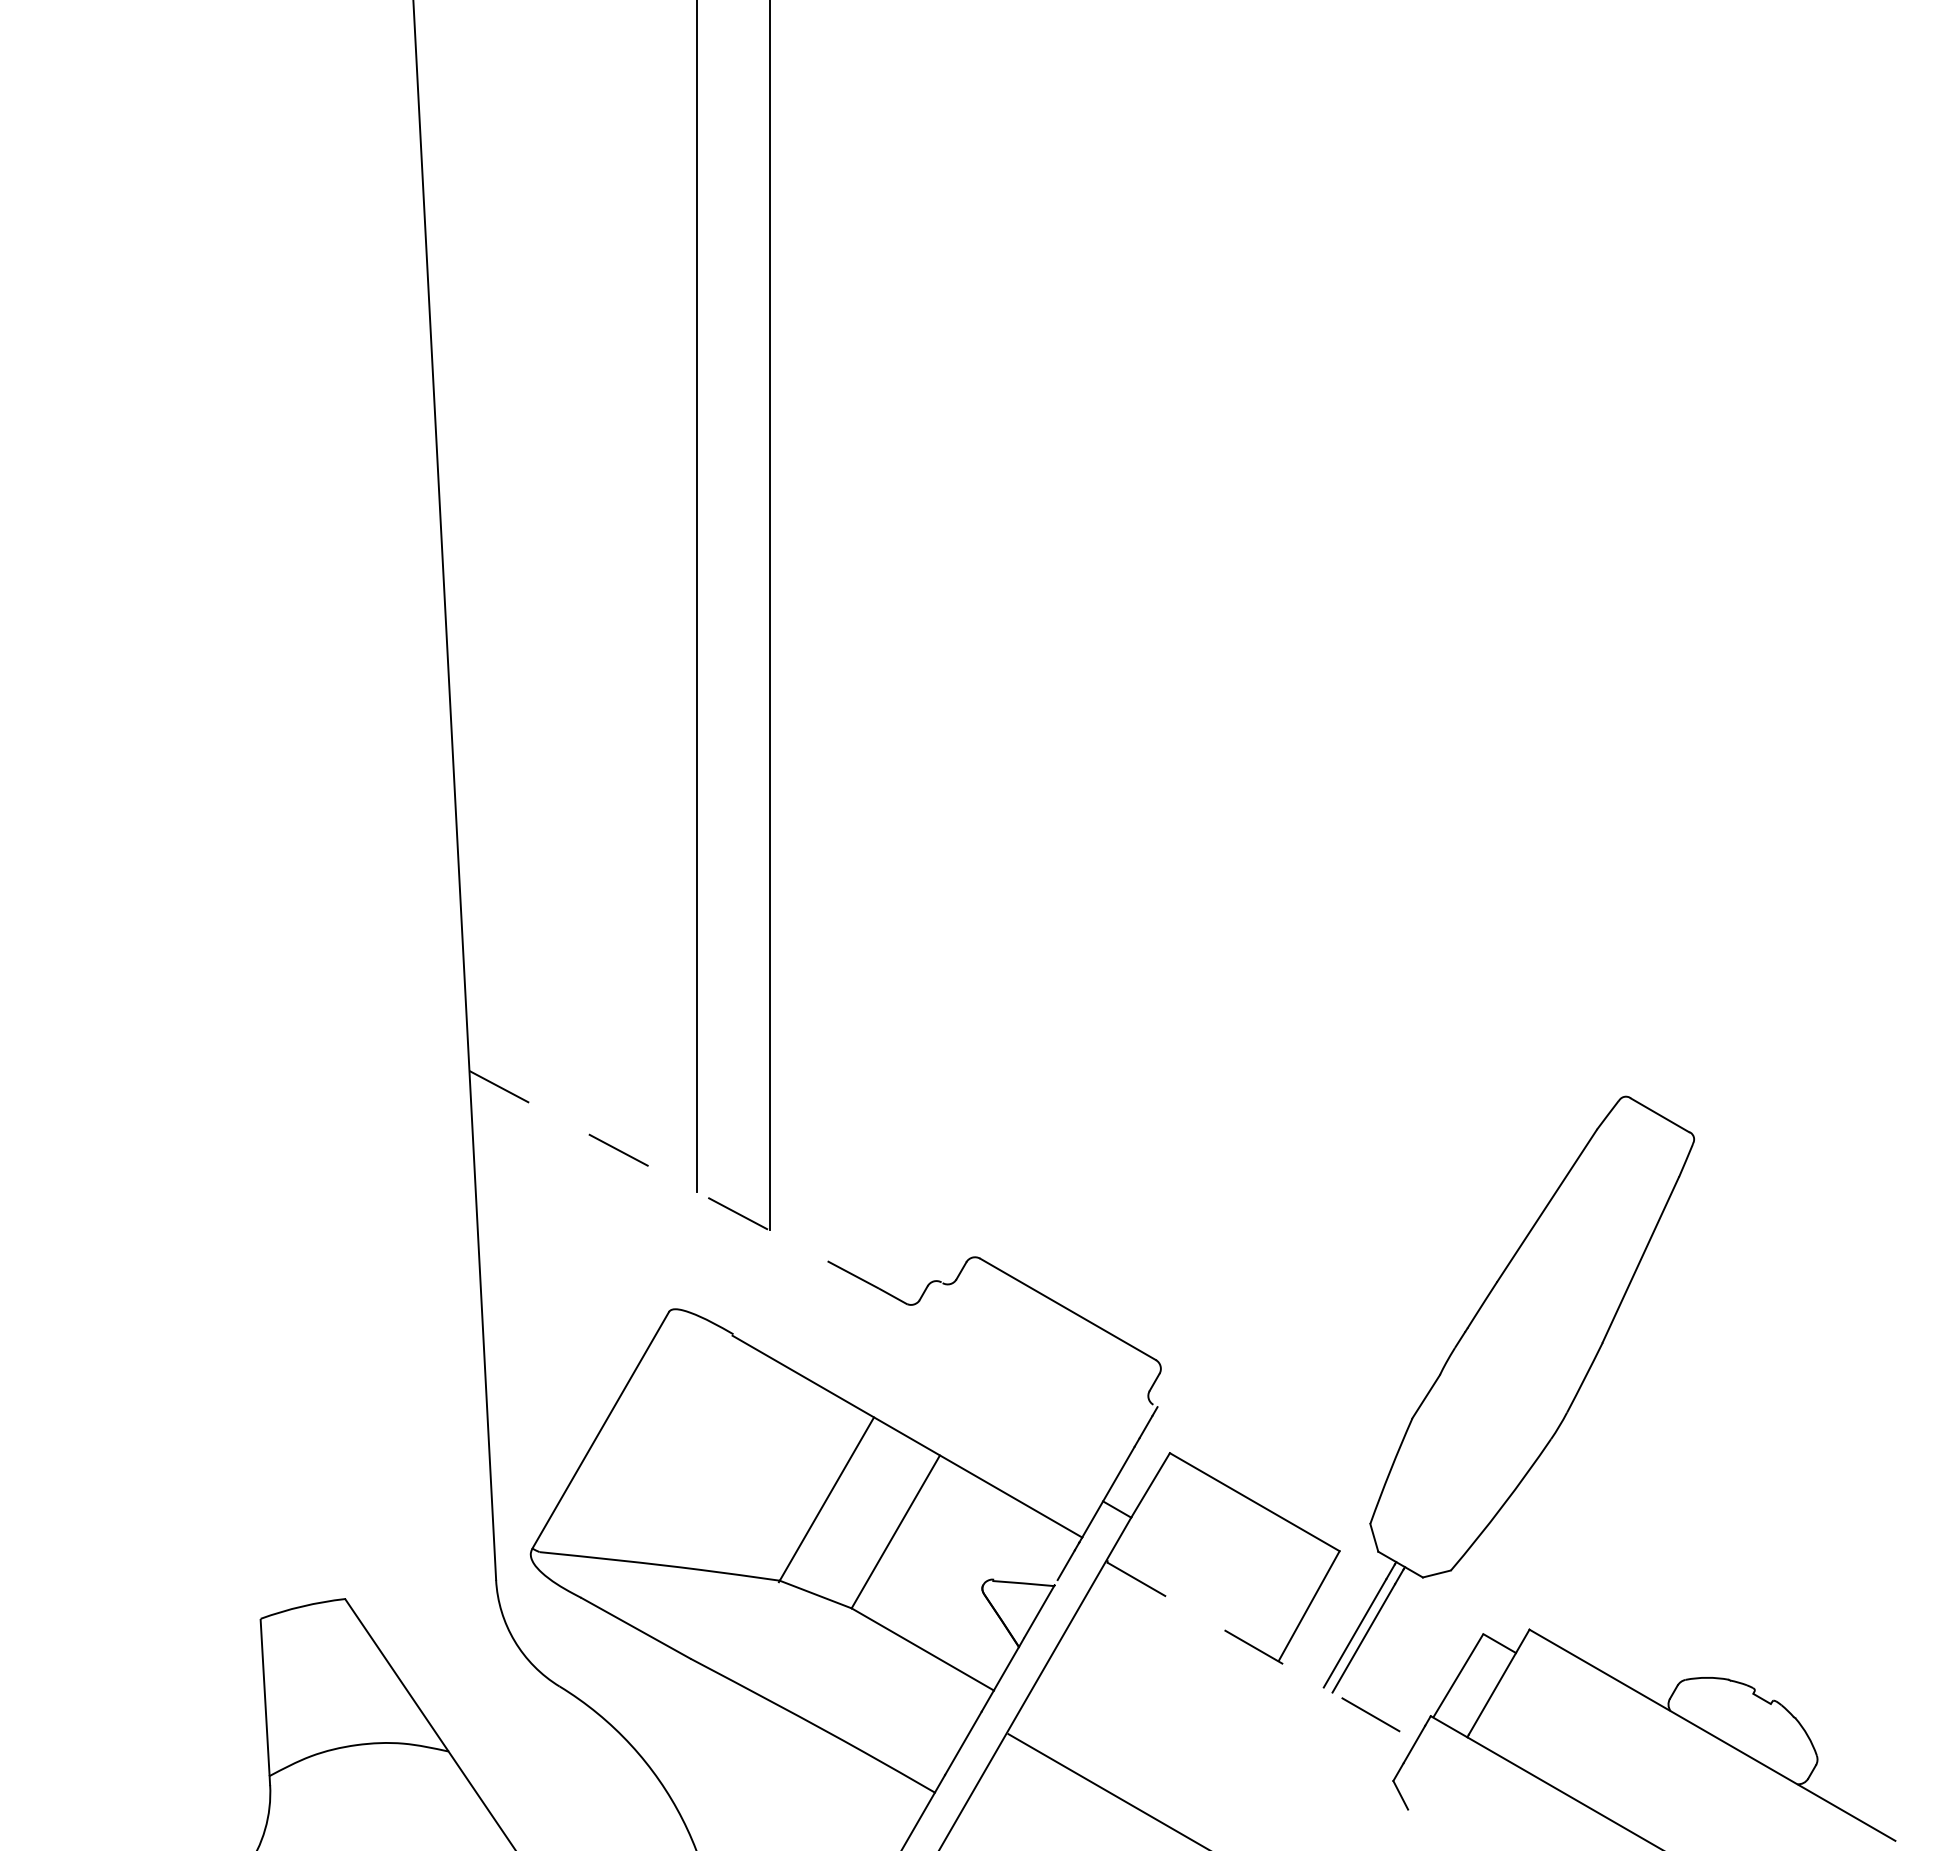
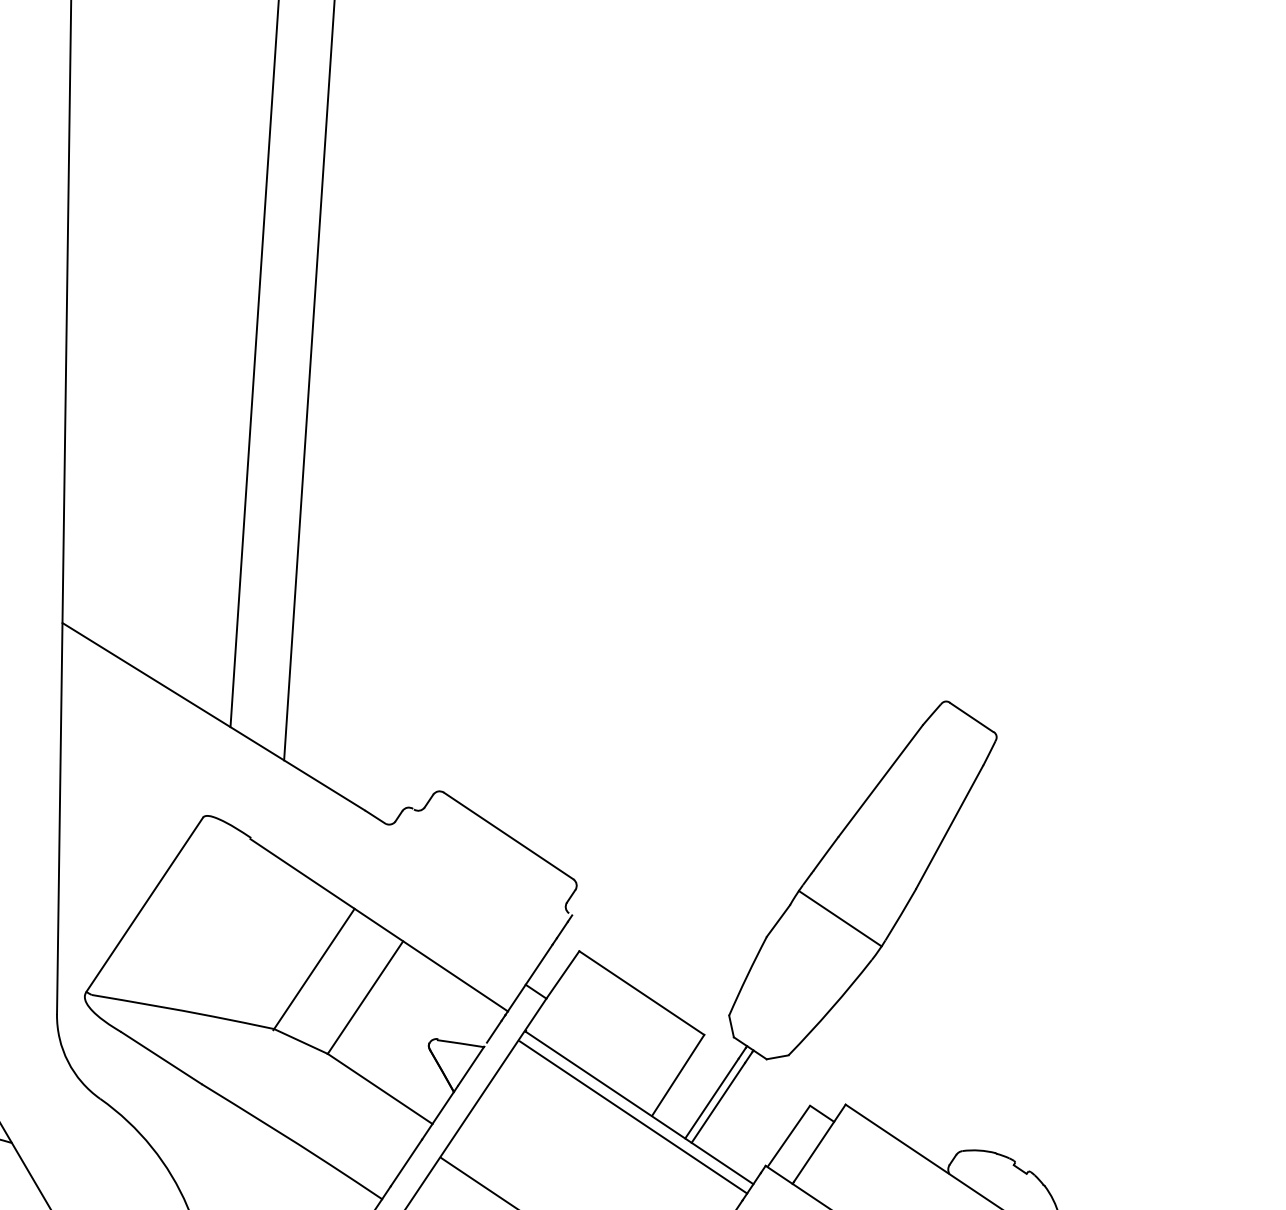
line: (674, 1179) -> (213, 716), dashed -> solid
line: (1506, 1387) -> (840, 918), added
line: (1262, 1652) -> (640, 1108), dashed -> solid
line: (1254, 1664) -> (633, 1117), added

